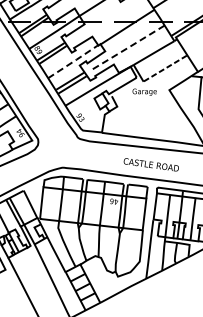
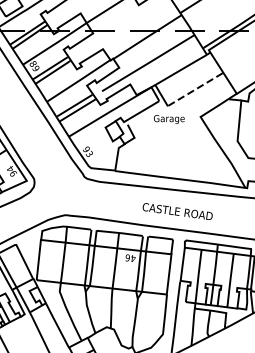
line: (127, 47) -> (147, 62), dashed -> solid
line: (73, 61) -> (79, 80), dashed -> solid

